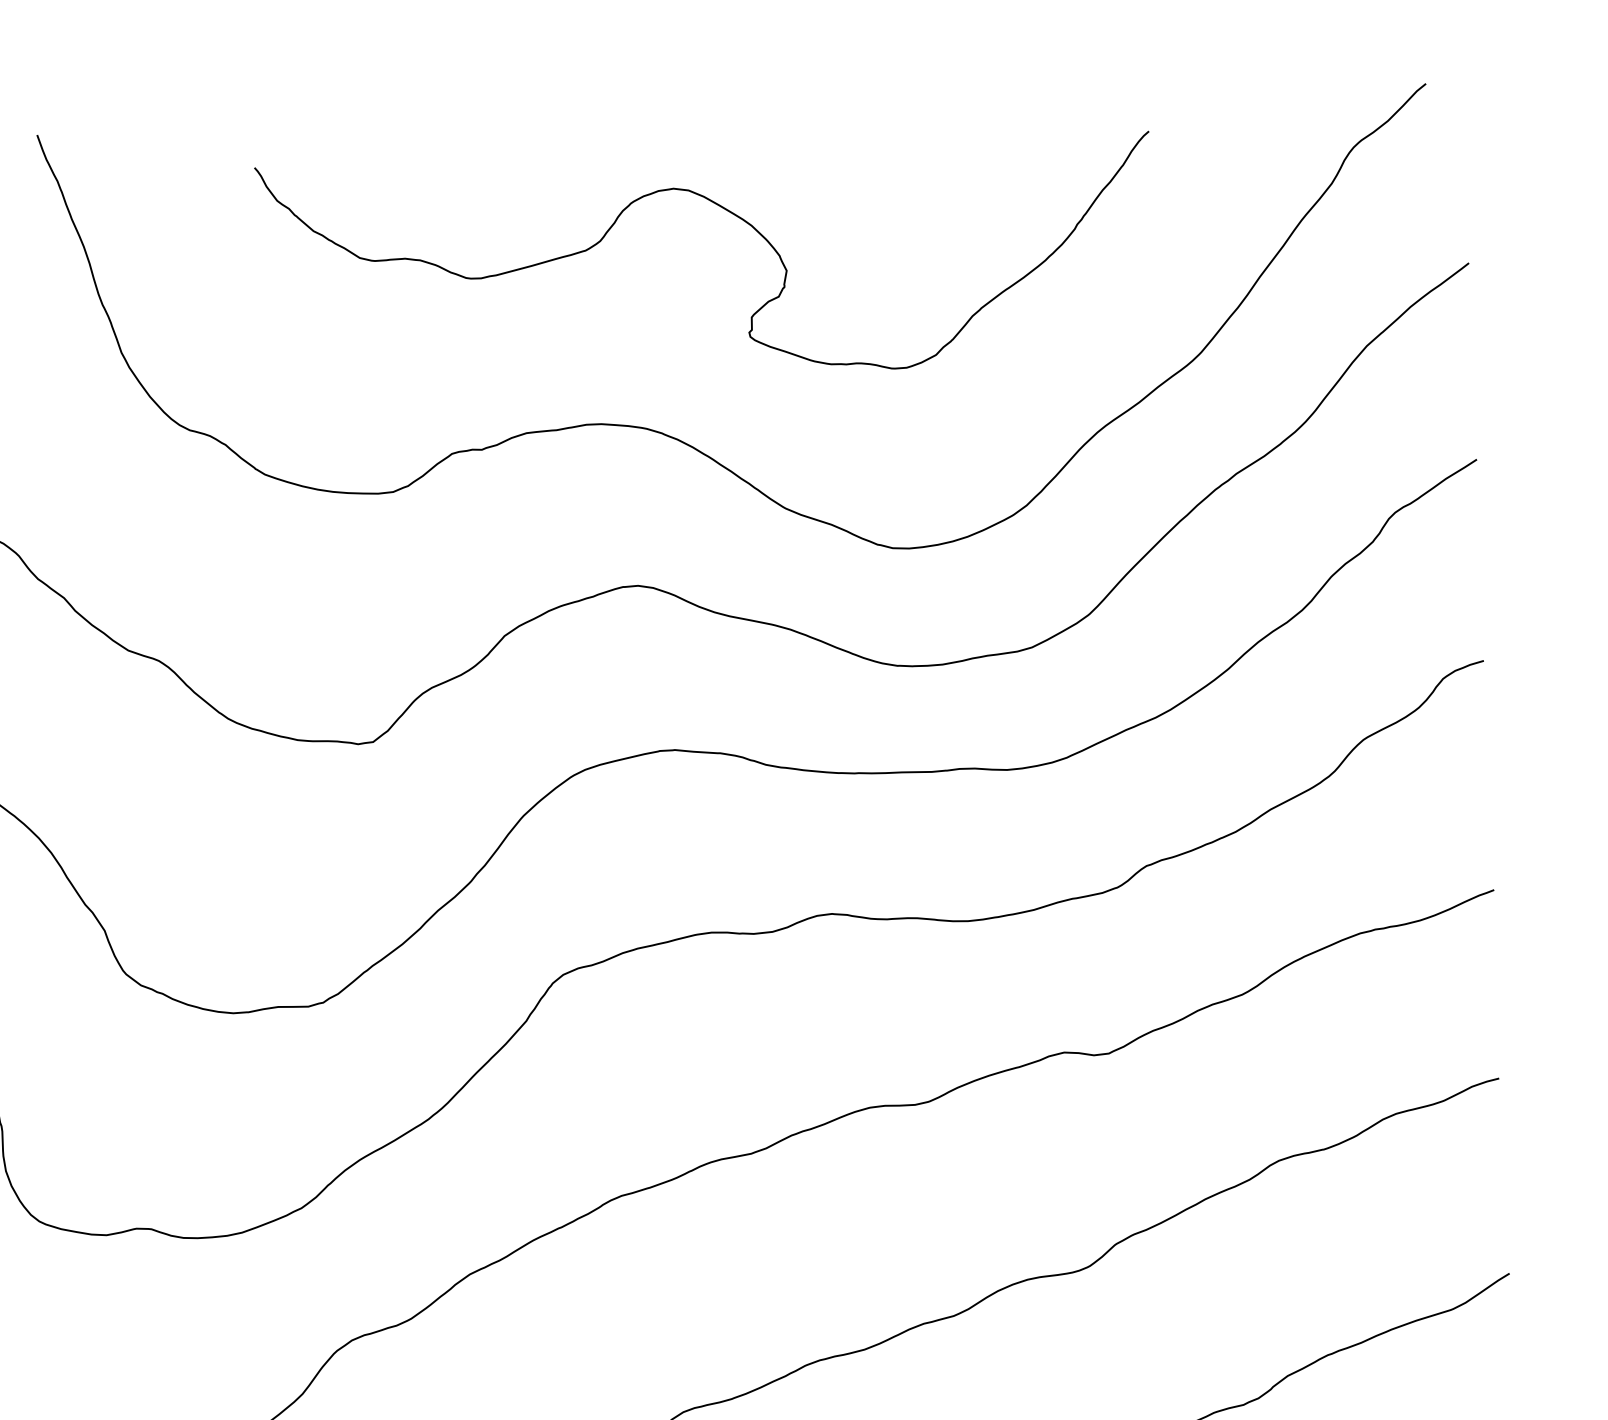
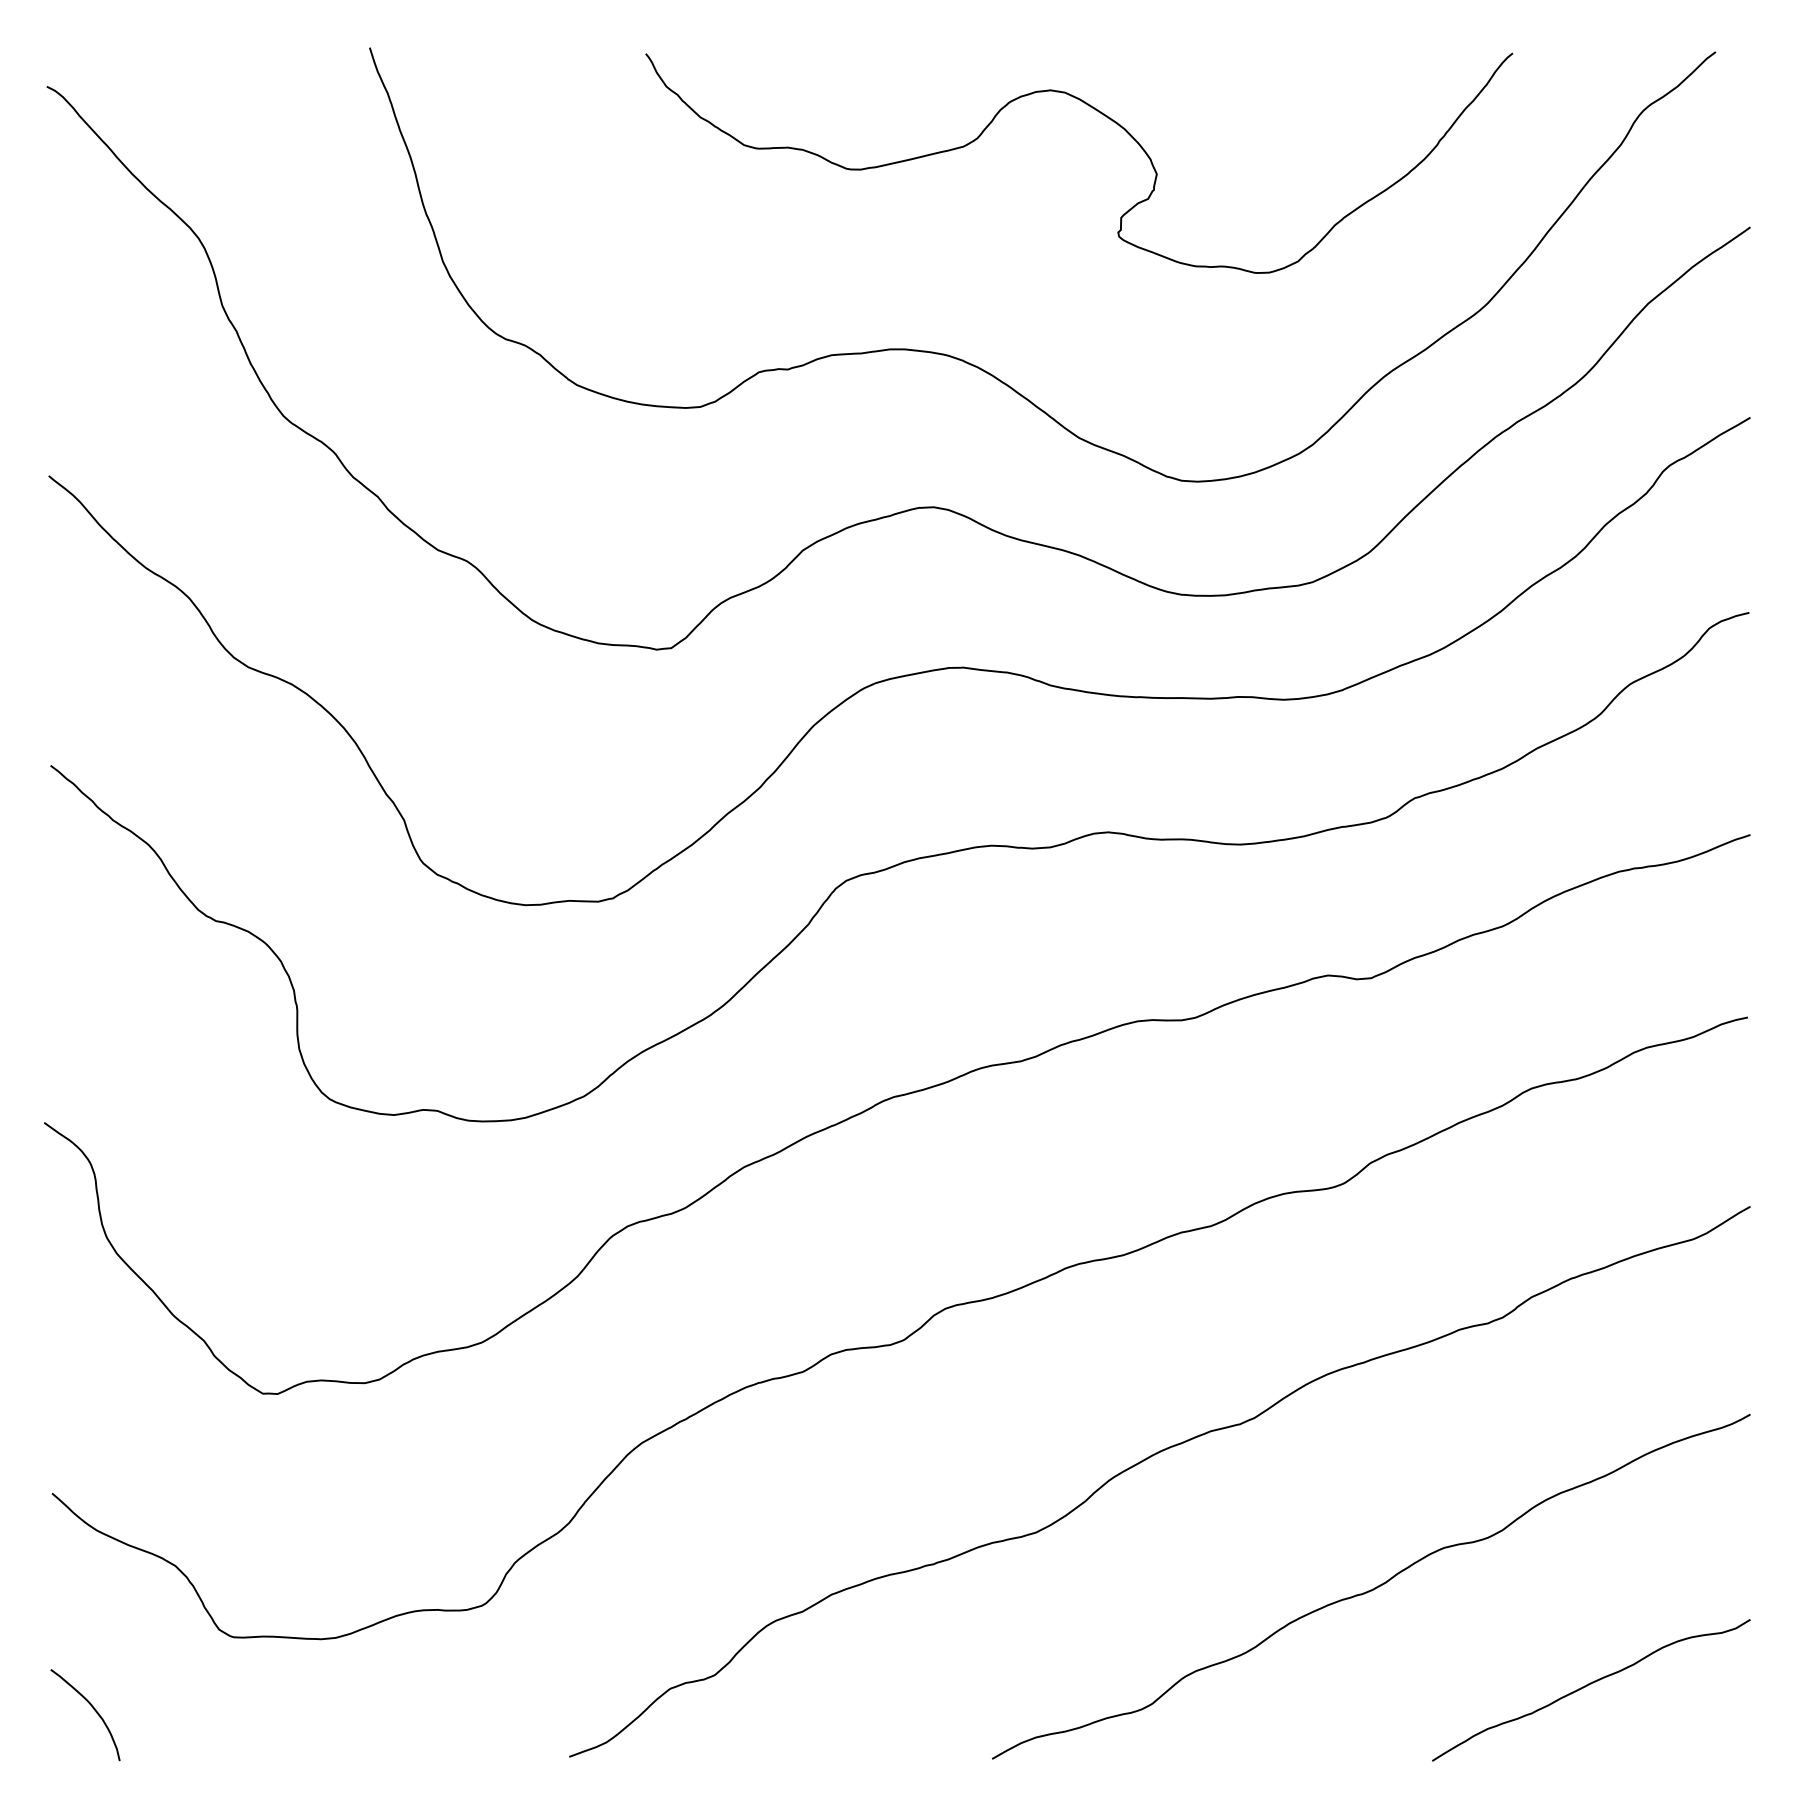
curve: (730, 213) -> (1104, 116), moved

